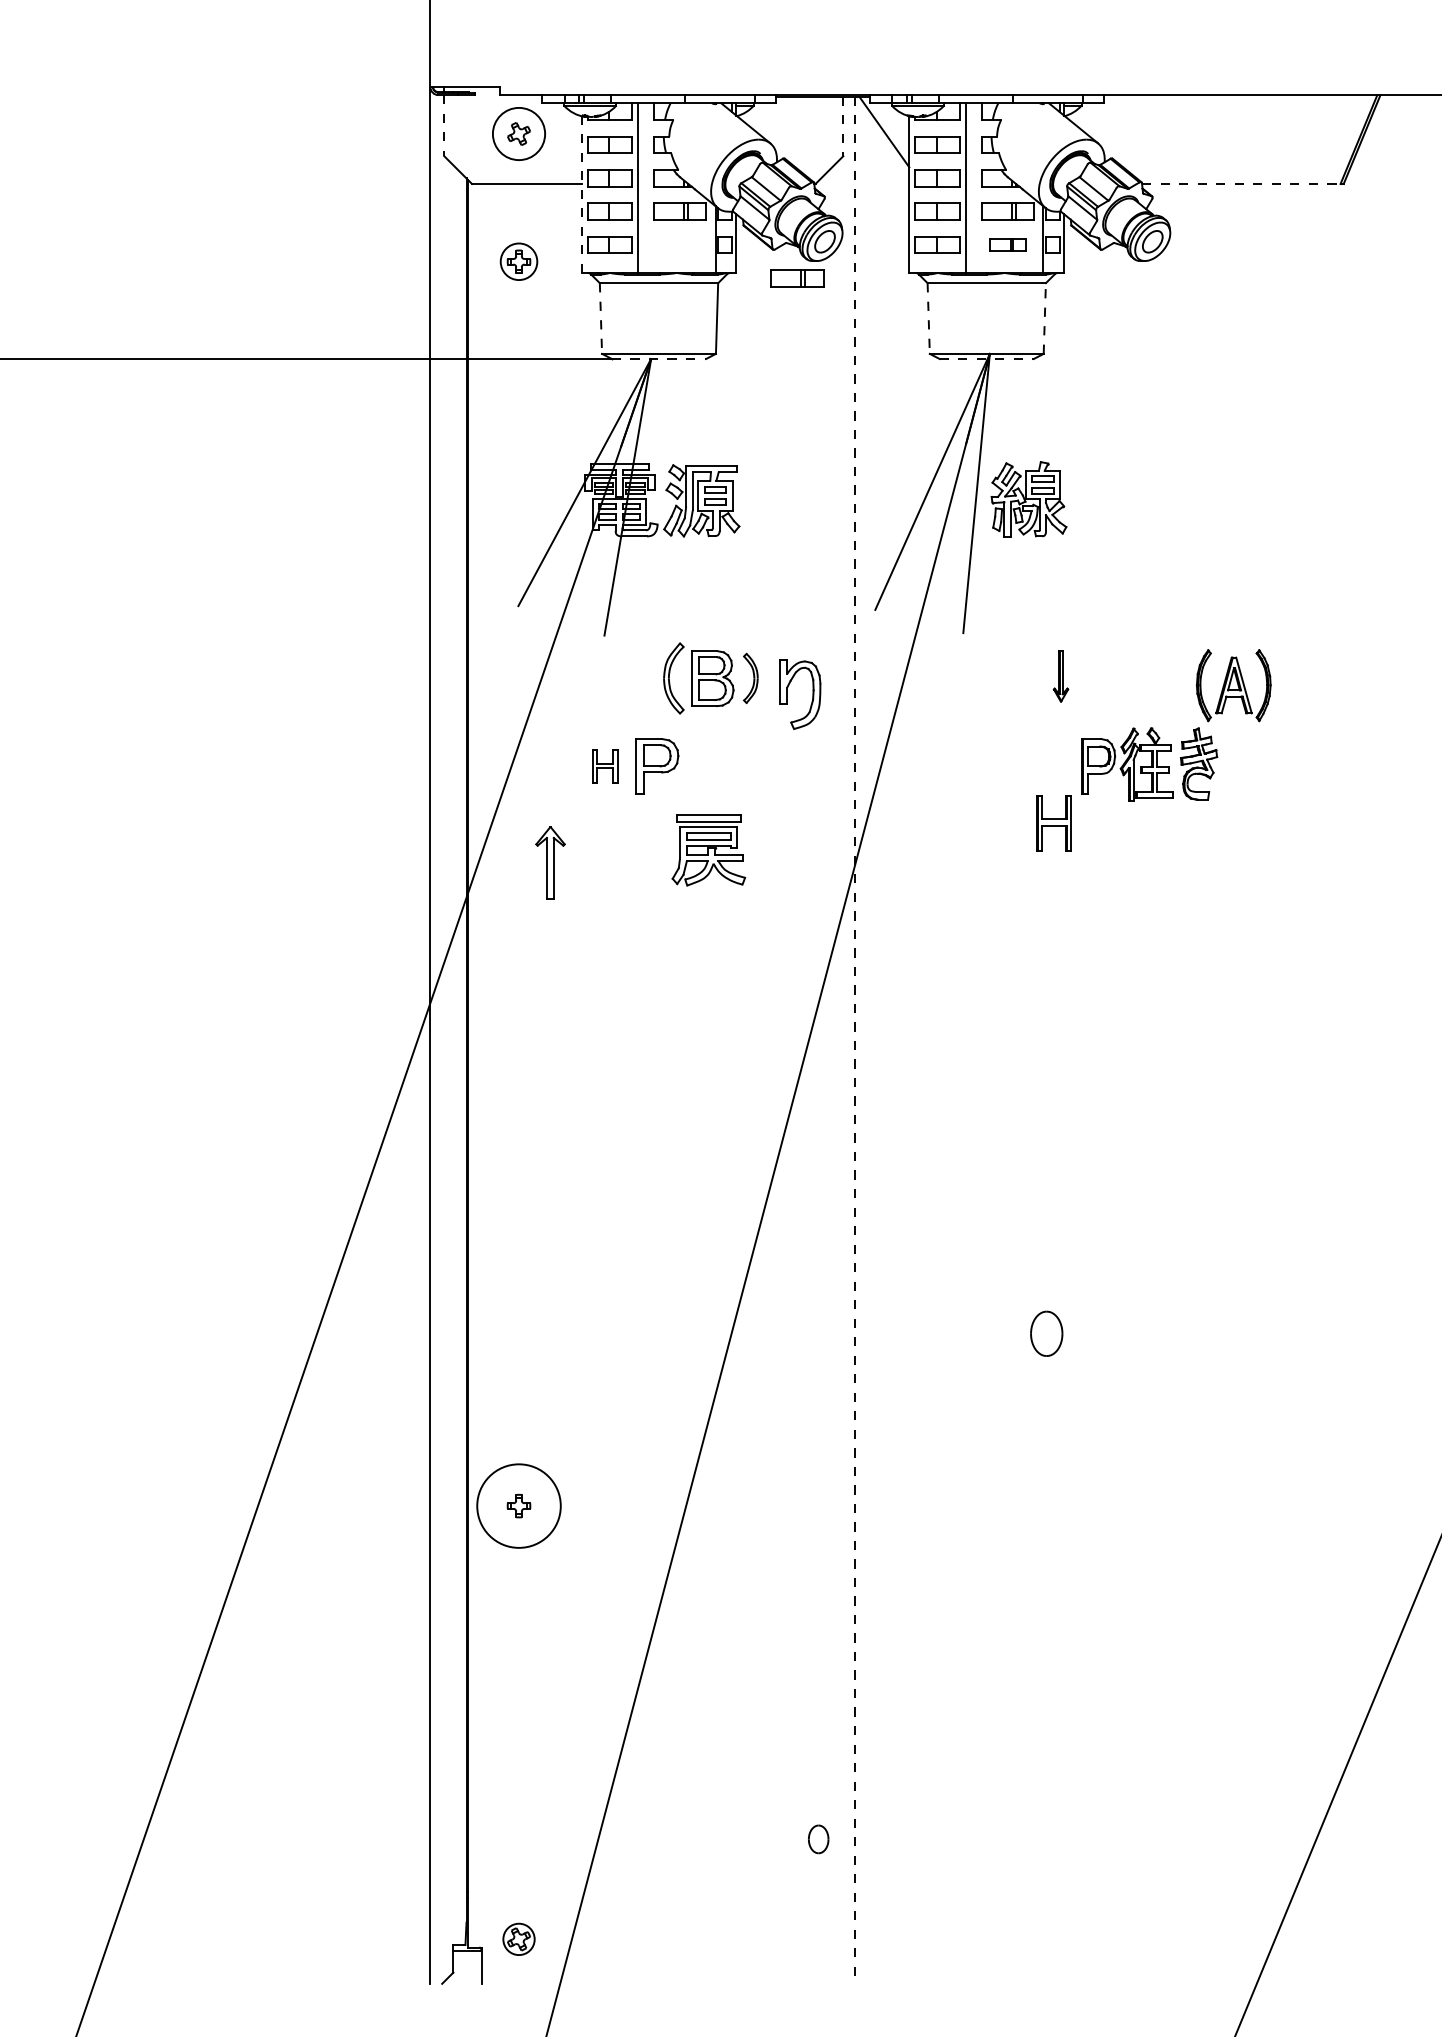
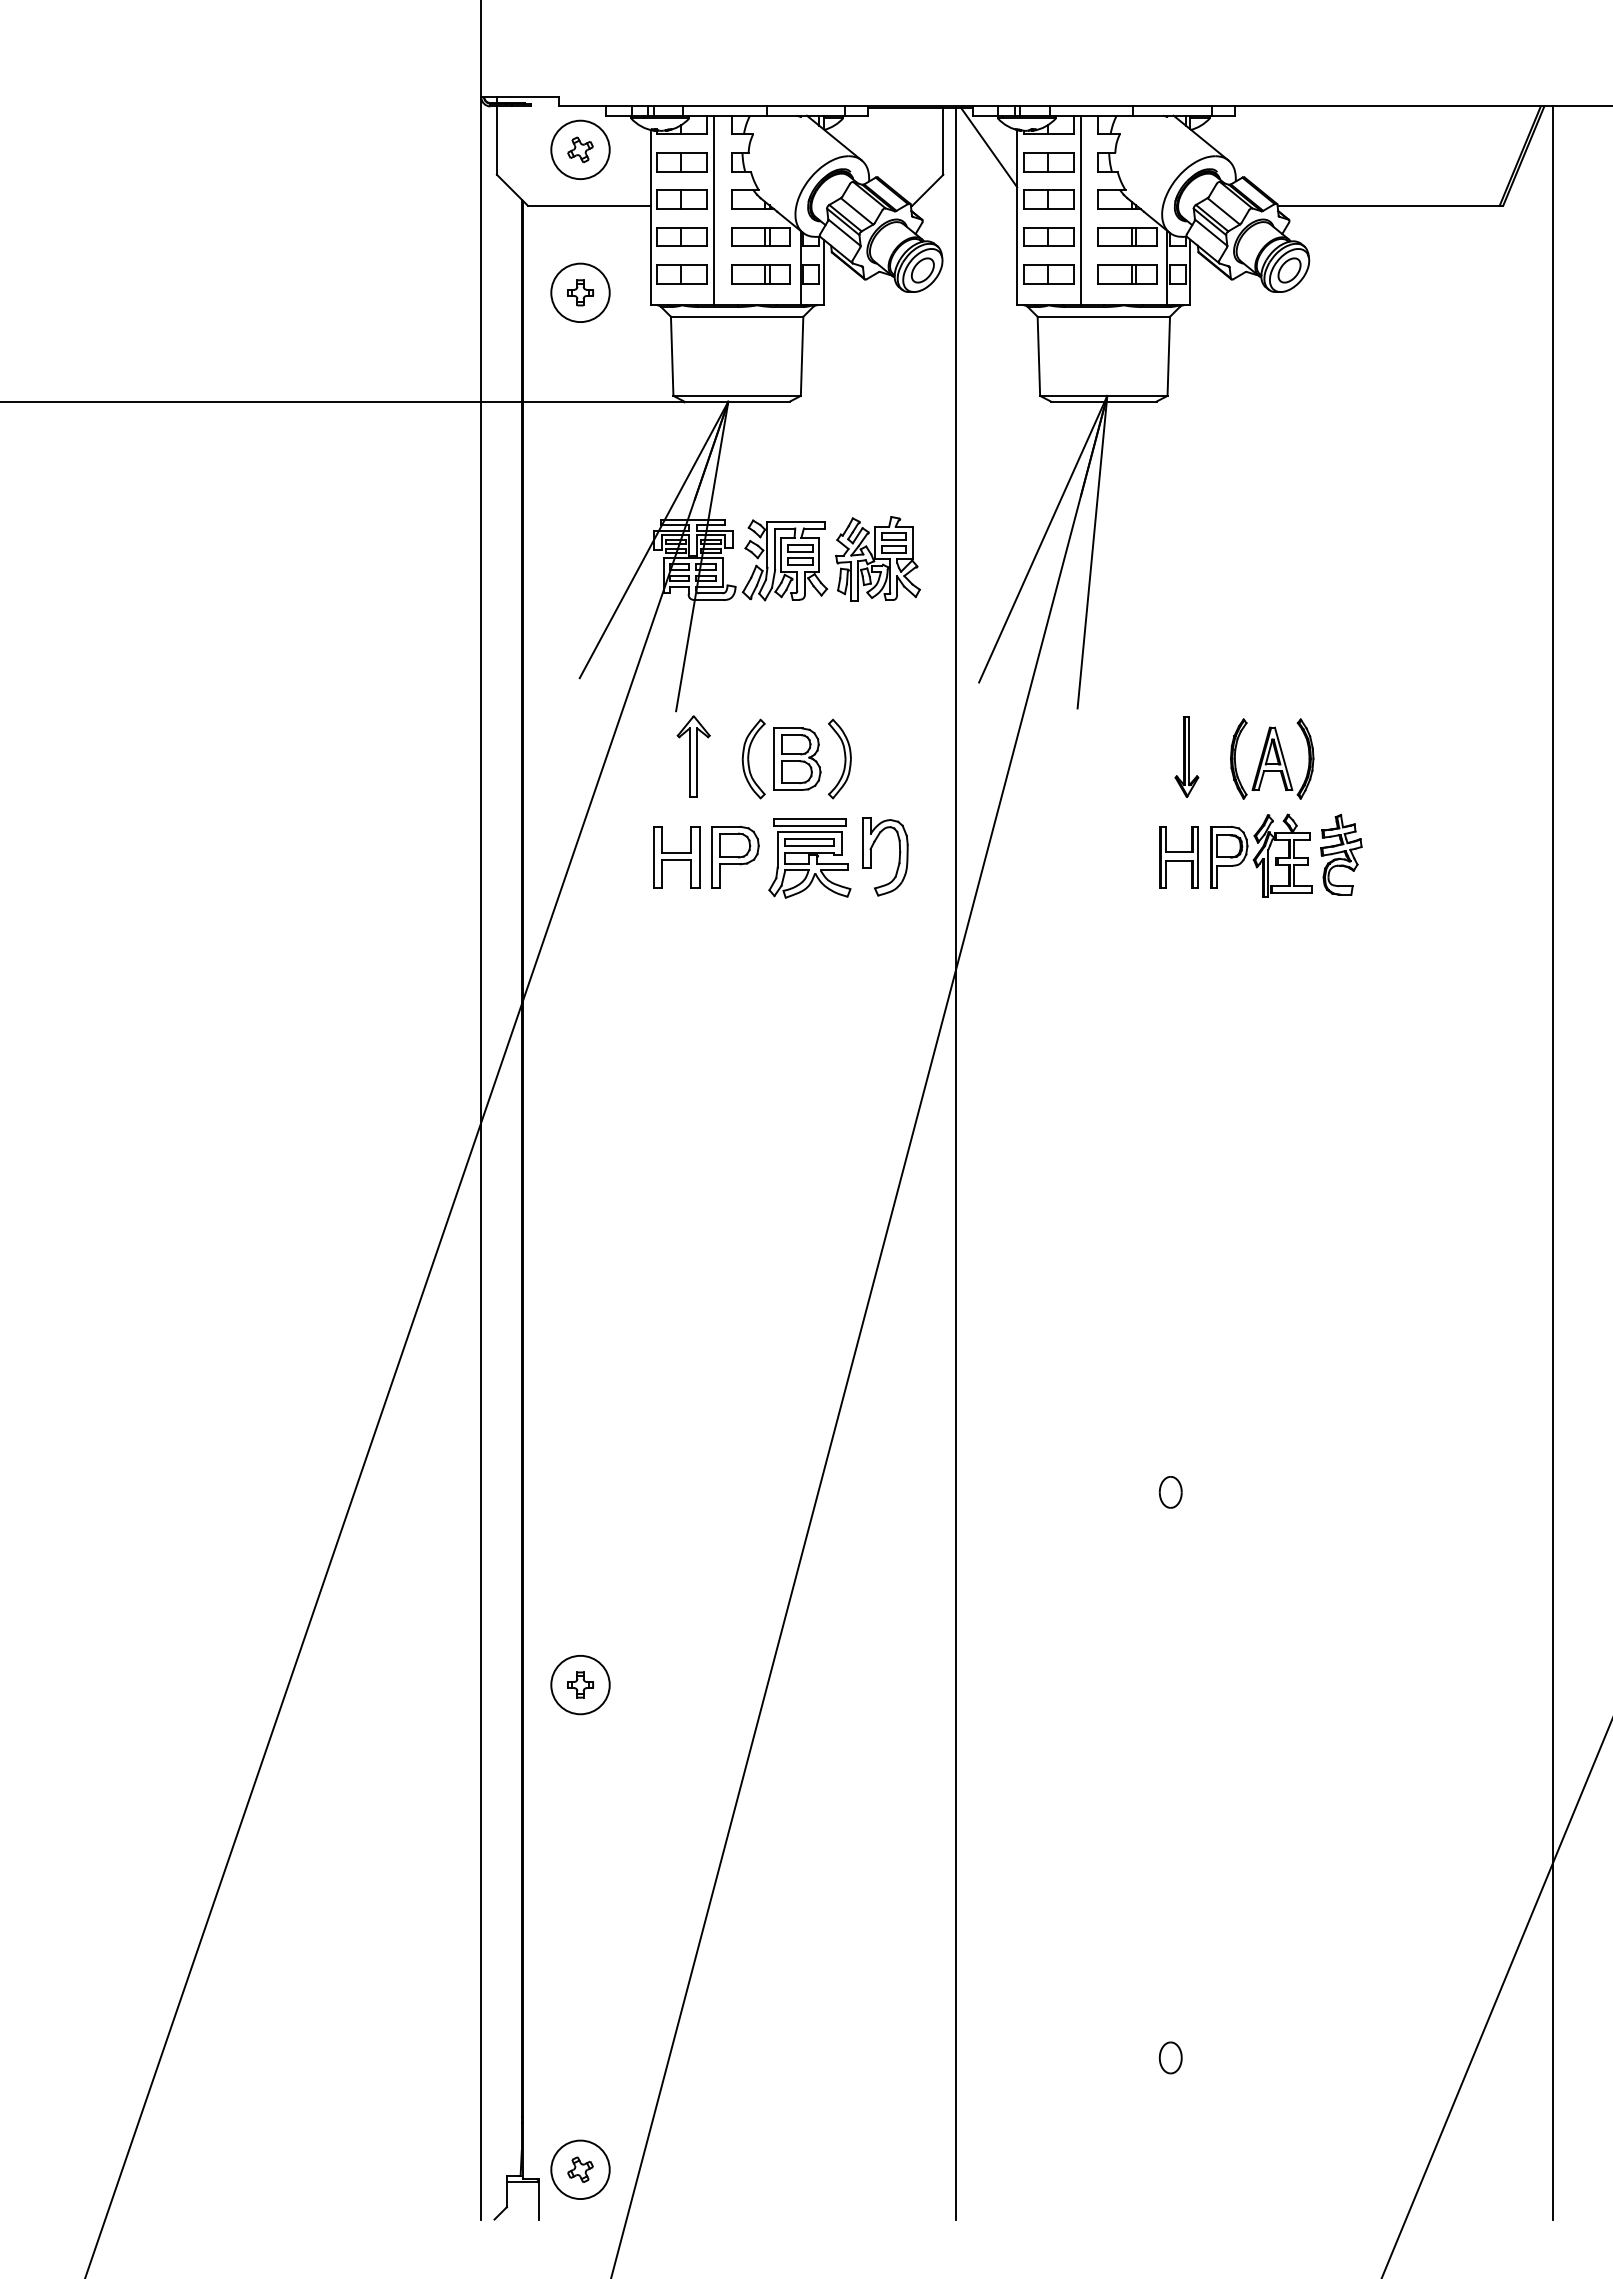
line: (443, 126) -> (496, 141), dashed -> solid
line: (843, 126) -> (943, 141), dashed -> solid
line: (1242, 183) -> (1389, 205), dashed -> solid
line: (581, 194) -> (650, 217), dashed -> solid
part: (1007, 245) -> (1127, 274), size x1.43
circle: (519, 261) -> (580, 292), size x1.43
part: (796, 278) -> (760, 274), moved
line: (601, 318) -> (672, 356), dashed -> solid
line: (928, 318) -> (1038, 356), dashed -> solid
line: (1044, 318) -> (1168, 356), dashed -> solid
line: (659, 358) -> (737, 401), dashed -> solid
line: (986, 358) -> (1103, 401), dashed -> solid
part: (1028, 499) -> (877, 558), moved
part: (1060, 676) -> (1186, 756), size x1.43
part: (750, 677) -> (839, 758), size x1.43
part: (1234, 685) -> (1272, 758), moved
part: (812, 695) -> (898, 858), moved
part: (604, 766) -> (676, 857), size x1.67
part: (1053, 823) -> (1178, 857), moved
part: (708, 850) -> (809, 858), moved
part: (550, 862) -> (693, 756), moved
line: (855, 1039) -> (956, 1163), dashed -> solid
line: (1387, 1039) -> (1552, 1162), added
part: (1046, 1334) -> (1170, 1492), size x0.62
circle: (519, 1505) -> (580, 1684), size x0.62
part: (818, 1839) -> (1170, 2057), moved
circle: (519, 1939) -> (580, 2169), size x1.67

